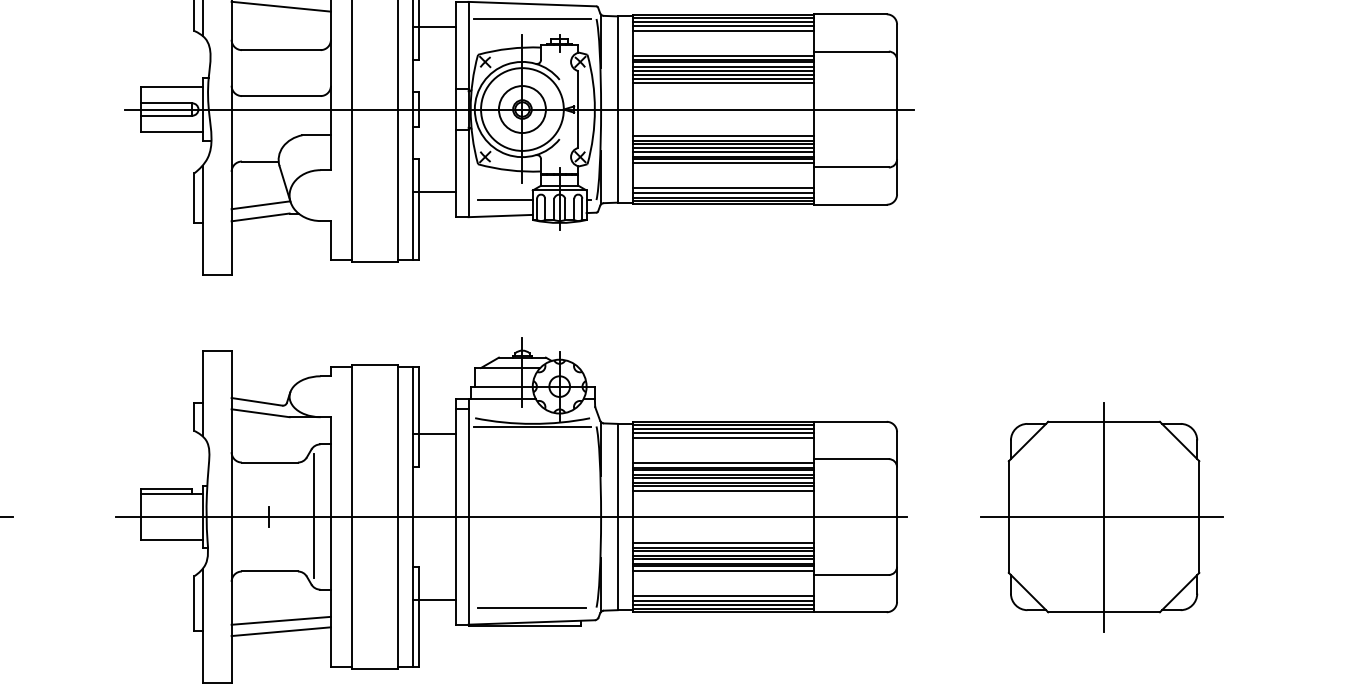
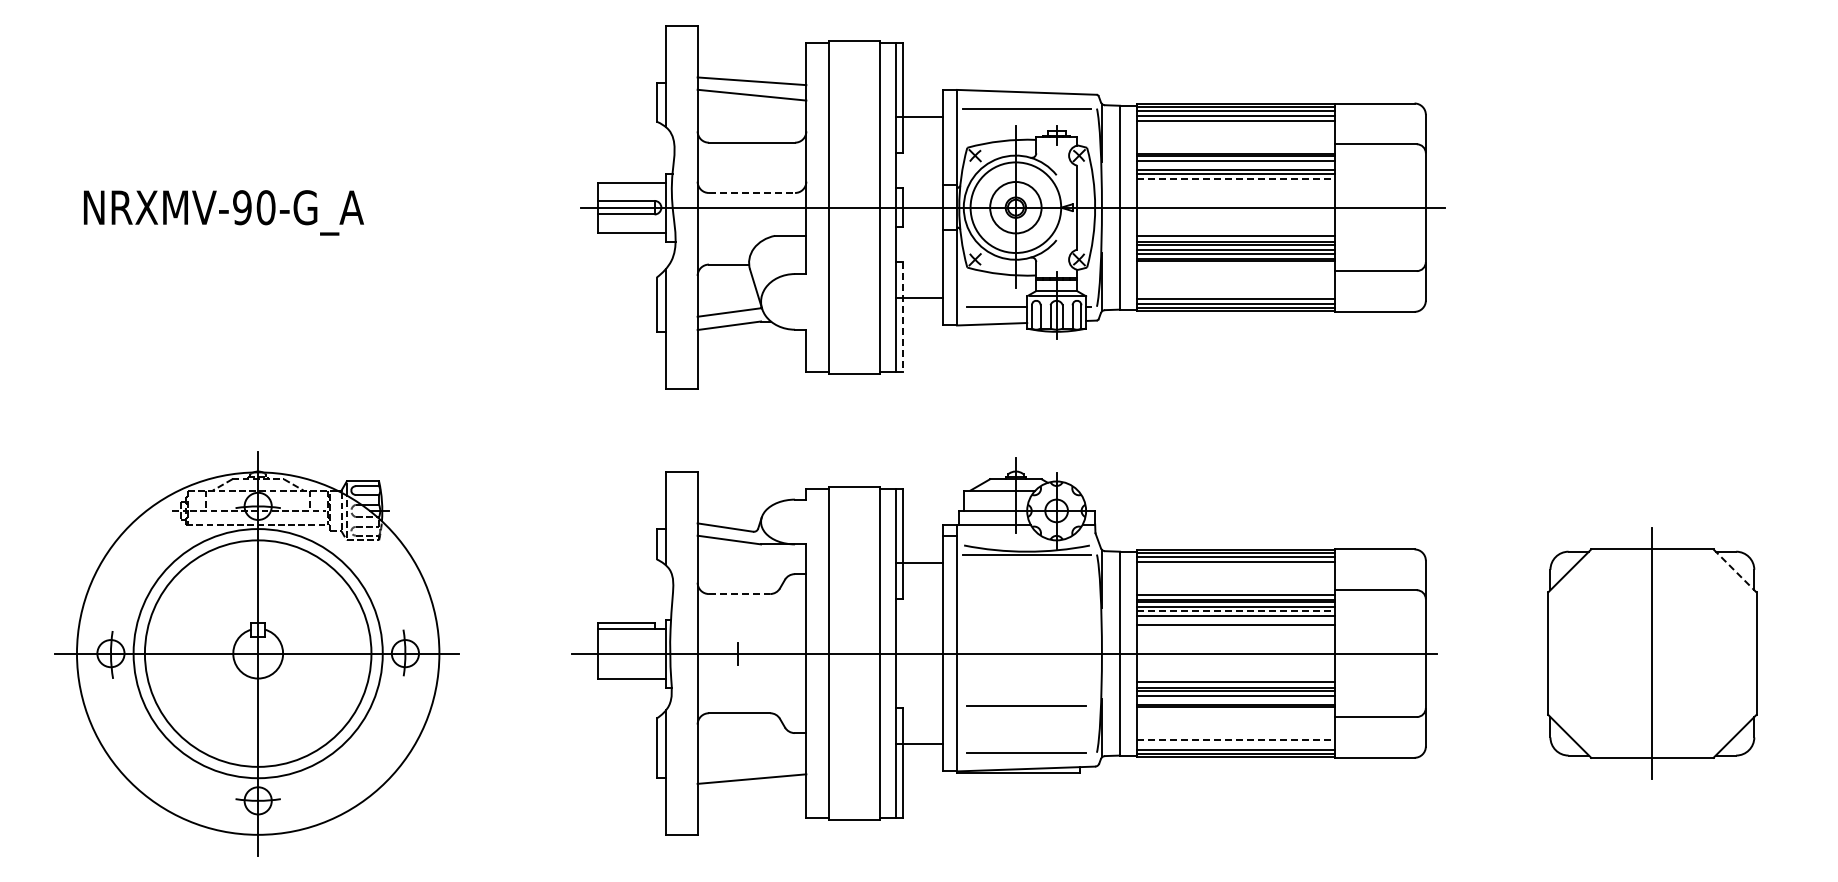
line: (724, 55) -> (1236, 148), removed
line: (724, 70) -> (1236, 165), removed
line: (724, 82) -> (1236, 178), solid -> dashed
line: (281, 96) -> (752, 193), solid -> dashed
line: (724, 163) -> (1236, 266), removed
line: (724, 188) -> (1236, 294), removed
line: (418, 209) -> (902, 317), solid -> dashed
line: (724, 438) -> (1236, 567), removed
line: (1180, 441) -> (1735, 571), solid -> dashed
line: (269, 462) -> (739, 594), solid -> dashed
line: (724, 478) -> (1236, 611), solid -> dashed
line: (724, 485) -> (1236, 619), removed
line: (314, 515) -> (788, 652), removed
line: (1101, 516) -> (1649, 653), removed
line: (724, 559) -> (1236, 700), removed
line: (532, 564) -> (1026, 705), added
line: (724, 570) -> (1236, 712), removed
line: (724, 595) -> (1236, 739), solid -> dashed
line: (724, 600) -> (1236, 745), removed
line: (280, 620) -> (751, 766), removed

